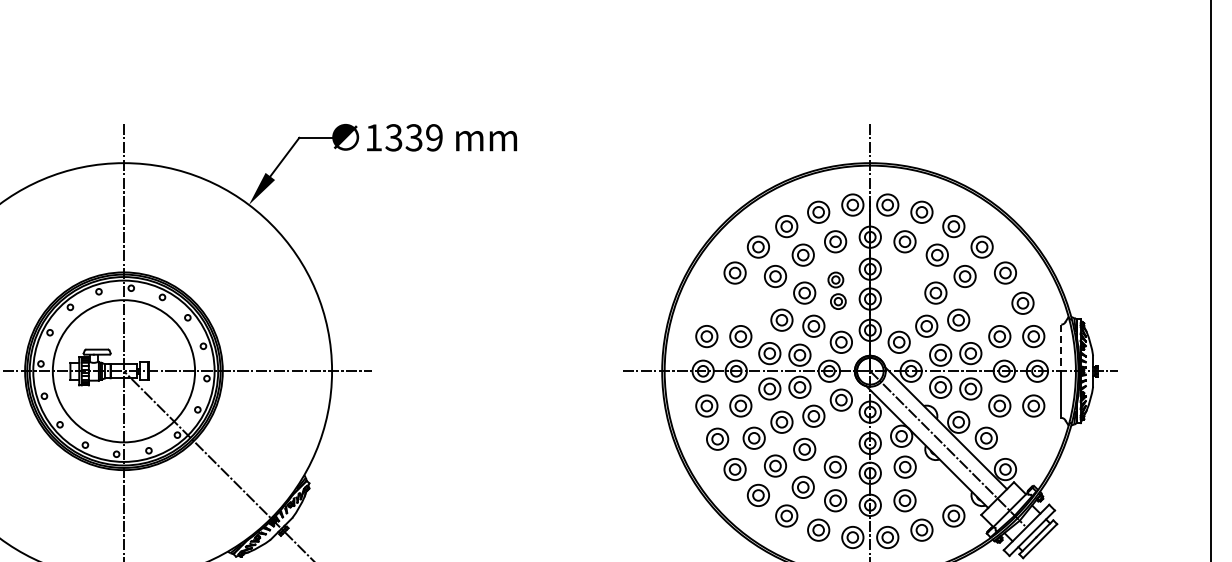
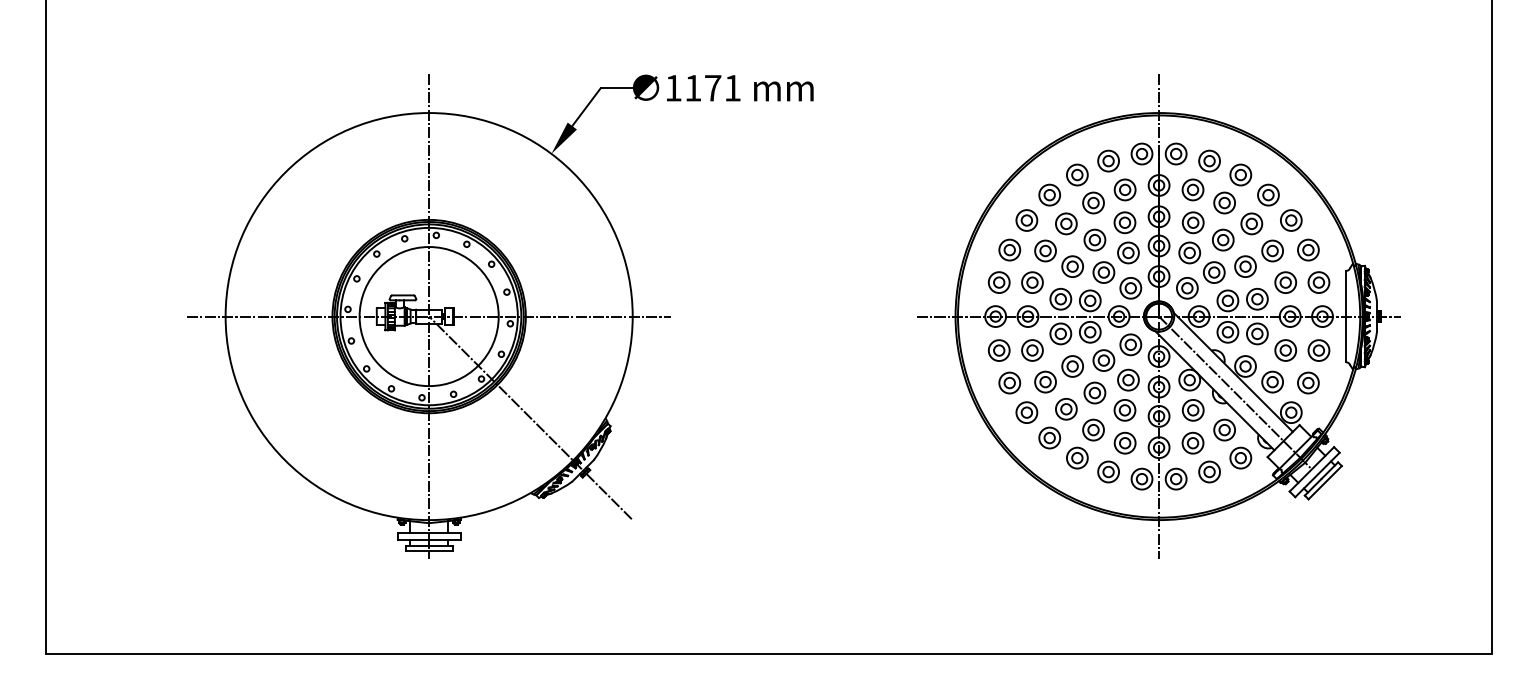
text: (413, 137) -> (712, 87), 1339 -> 1171
part: (836, 290) -> (1126, 237), size x1.43
part: (903, 290) -> (1191, 237), added
part: (717, 302) -> (1009, 249), added
part: (754, 303) -> (1045, 250), added
part: (986, 303) -> (1272, 250), added
line: (1060, 347) -> (1345, 293), dashed -> solid
part: (839, 435) -> (1128, 379), added
part: (1023, 438) -> (1308, 382), added
part: (937, 486) -> (1224, 429), added

